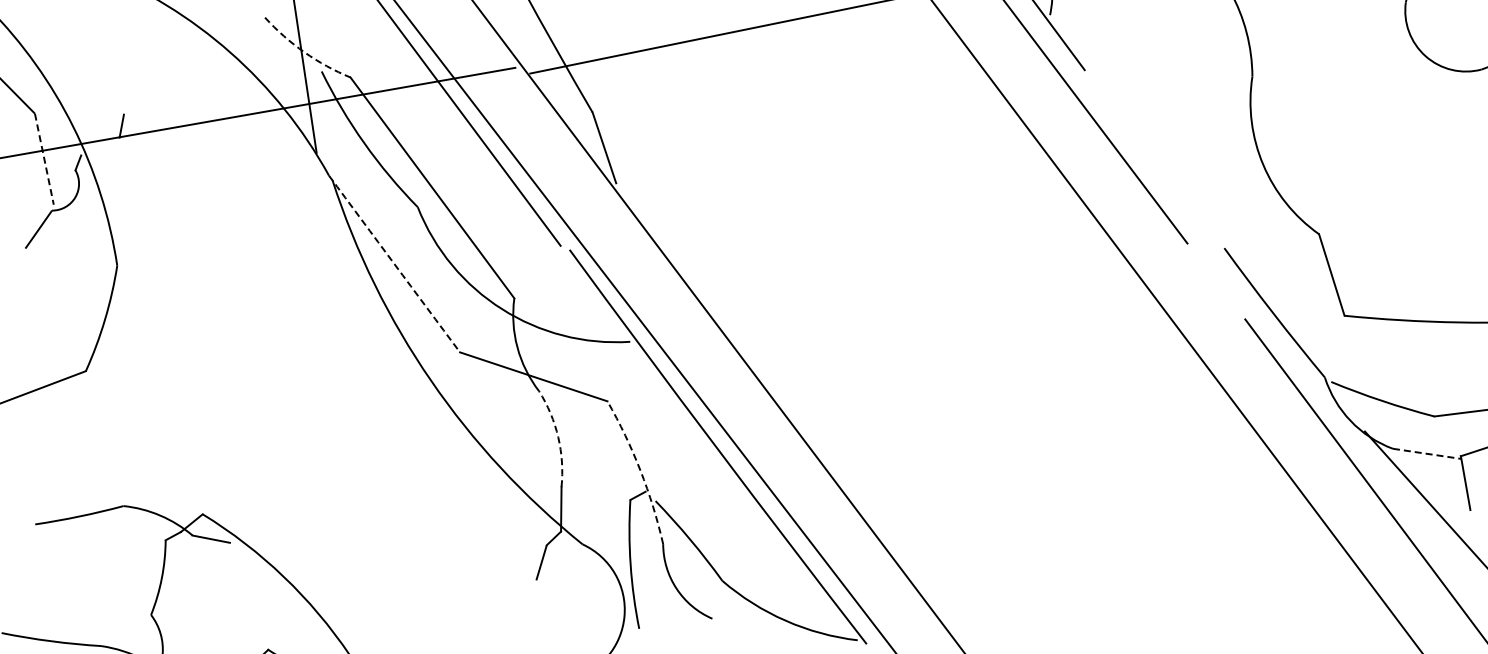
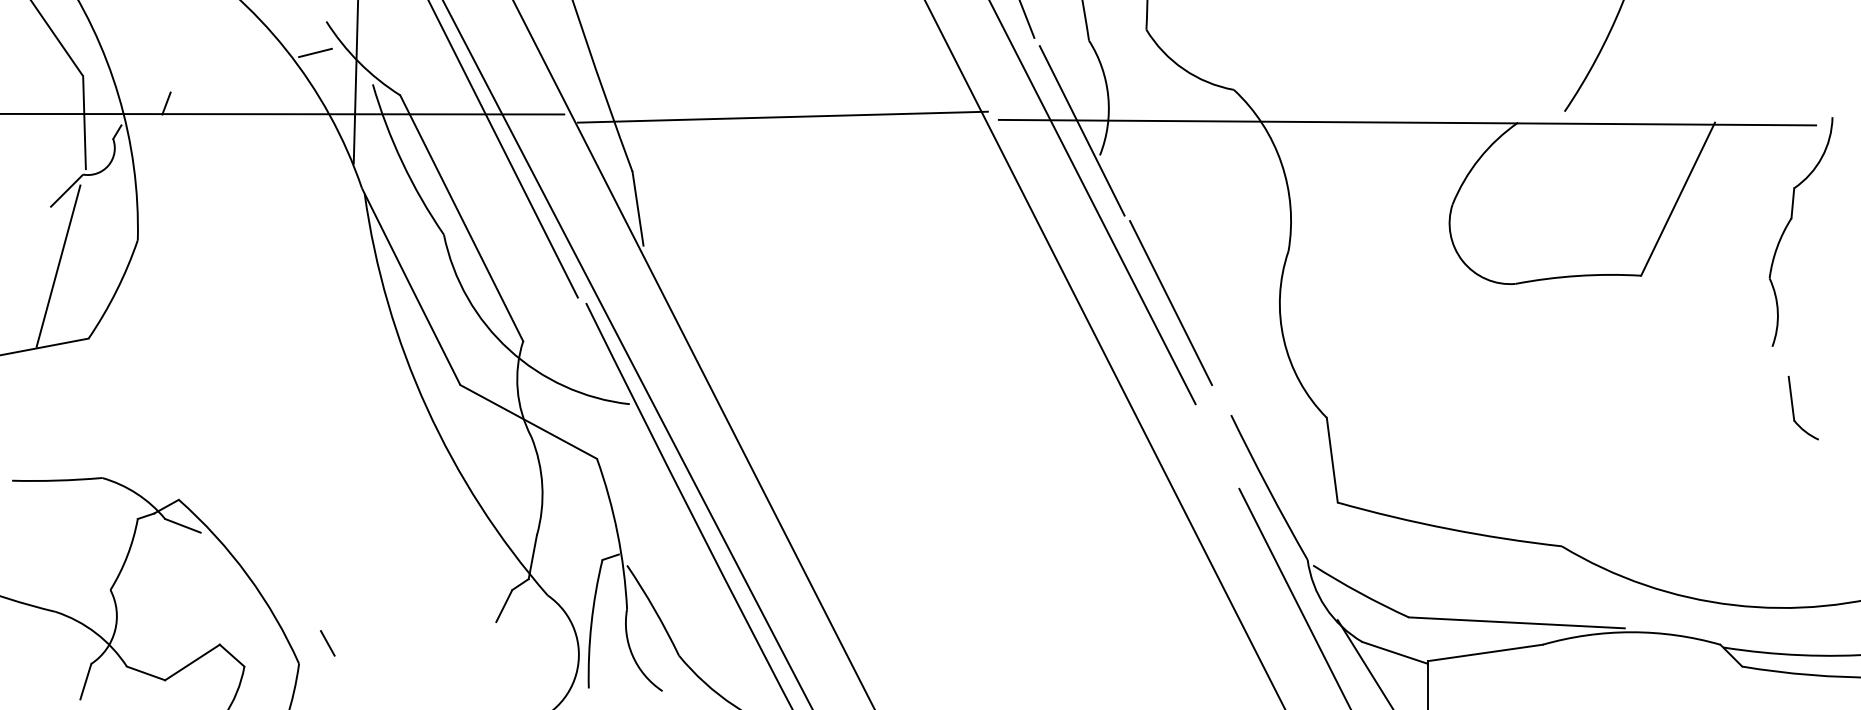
line: (259, 50) -> (315, 52), added
arc: (304, 52) -> (359, 62), dashed -> solid
line: (1146, 148) -> (1171, 303), added
line: (44, 160) -> (84, 123), dashed -> solid
arc: (394, 263) -> (411, 286), dashed -> solid
line: (43, 304) -> (58, 265), added
arc: (558, 437) -> (542, 485), dashed -> solid
line: (1427, 453) -> (1395, 652), dashed -> solid
arc: (640, 470) -> (617, 532), dashed -> solid
line: (374, 629) -> (327, 643), added

